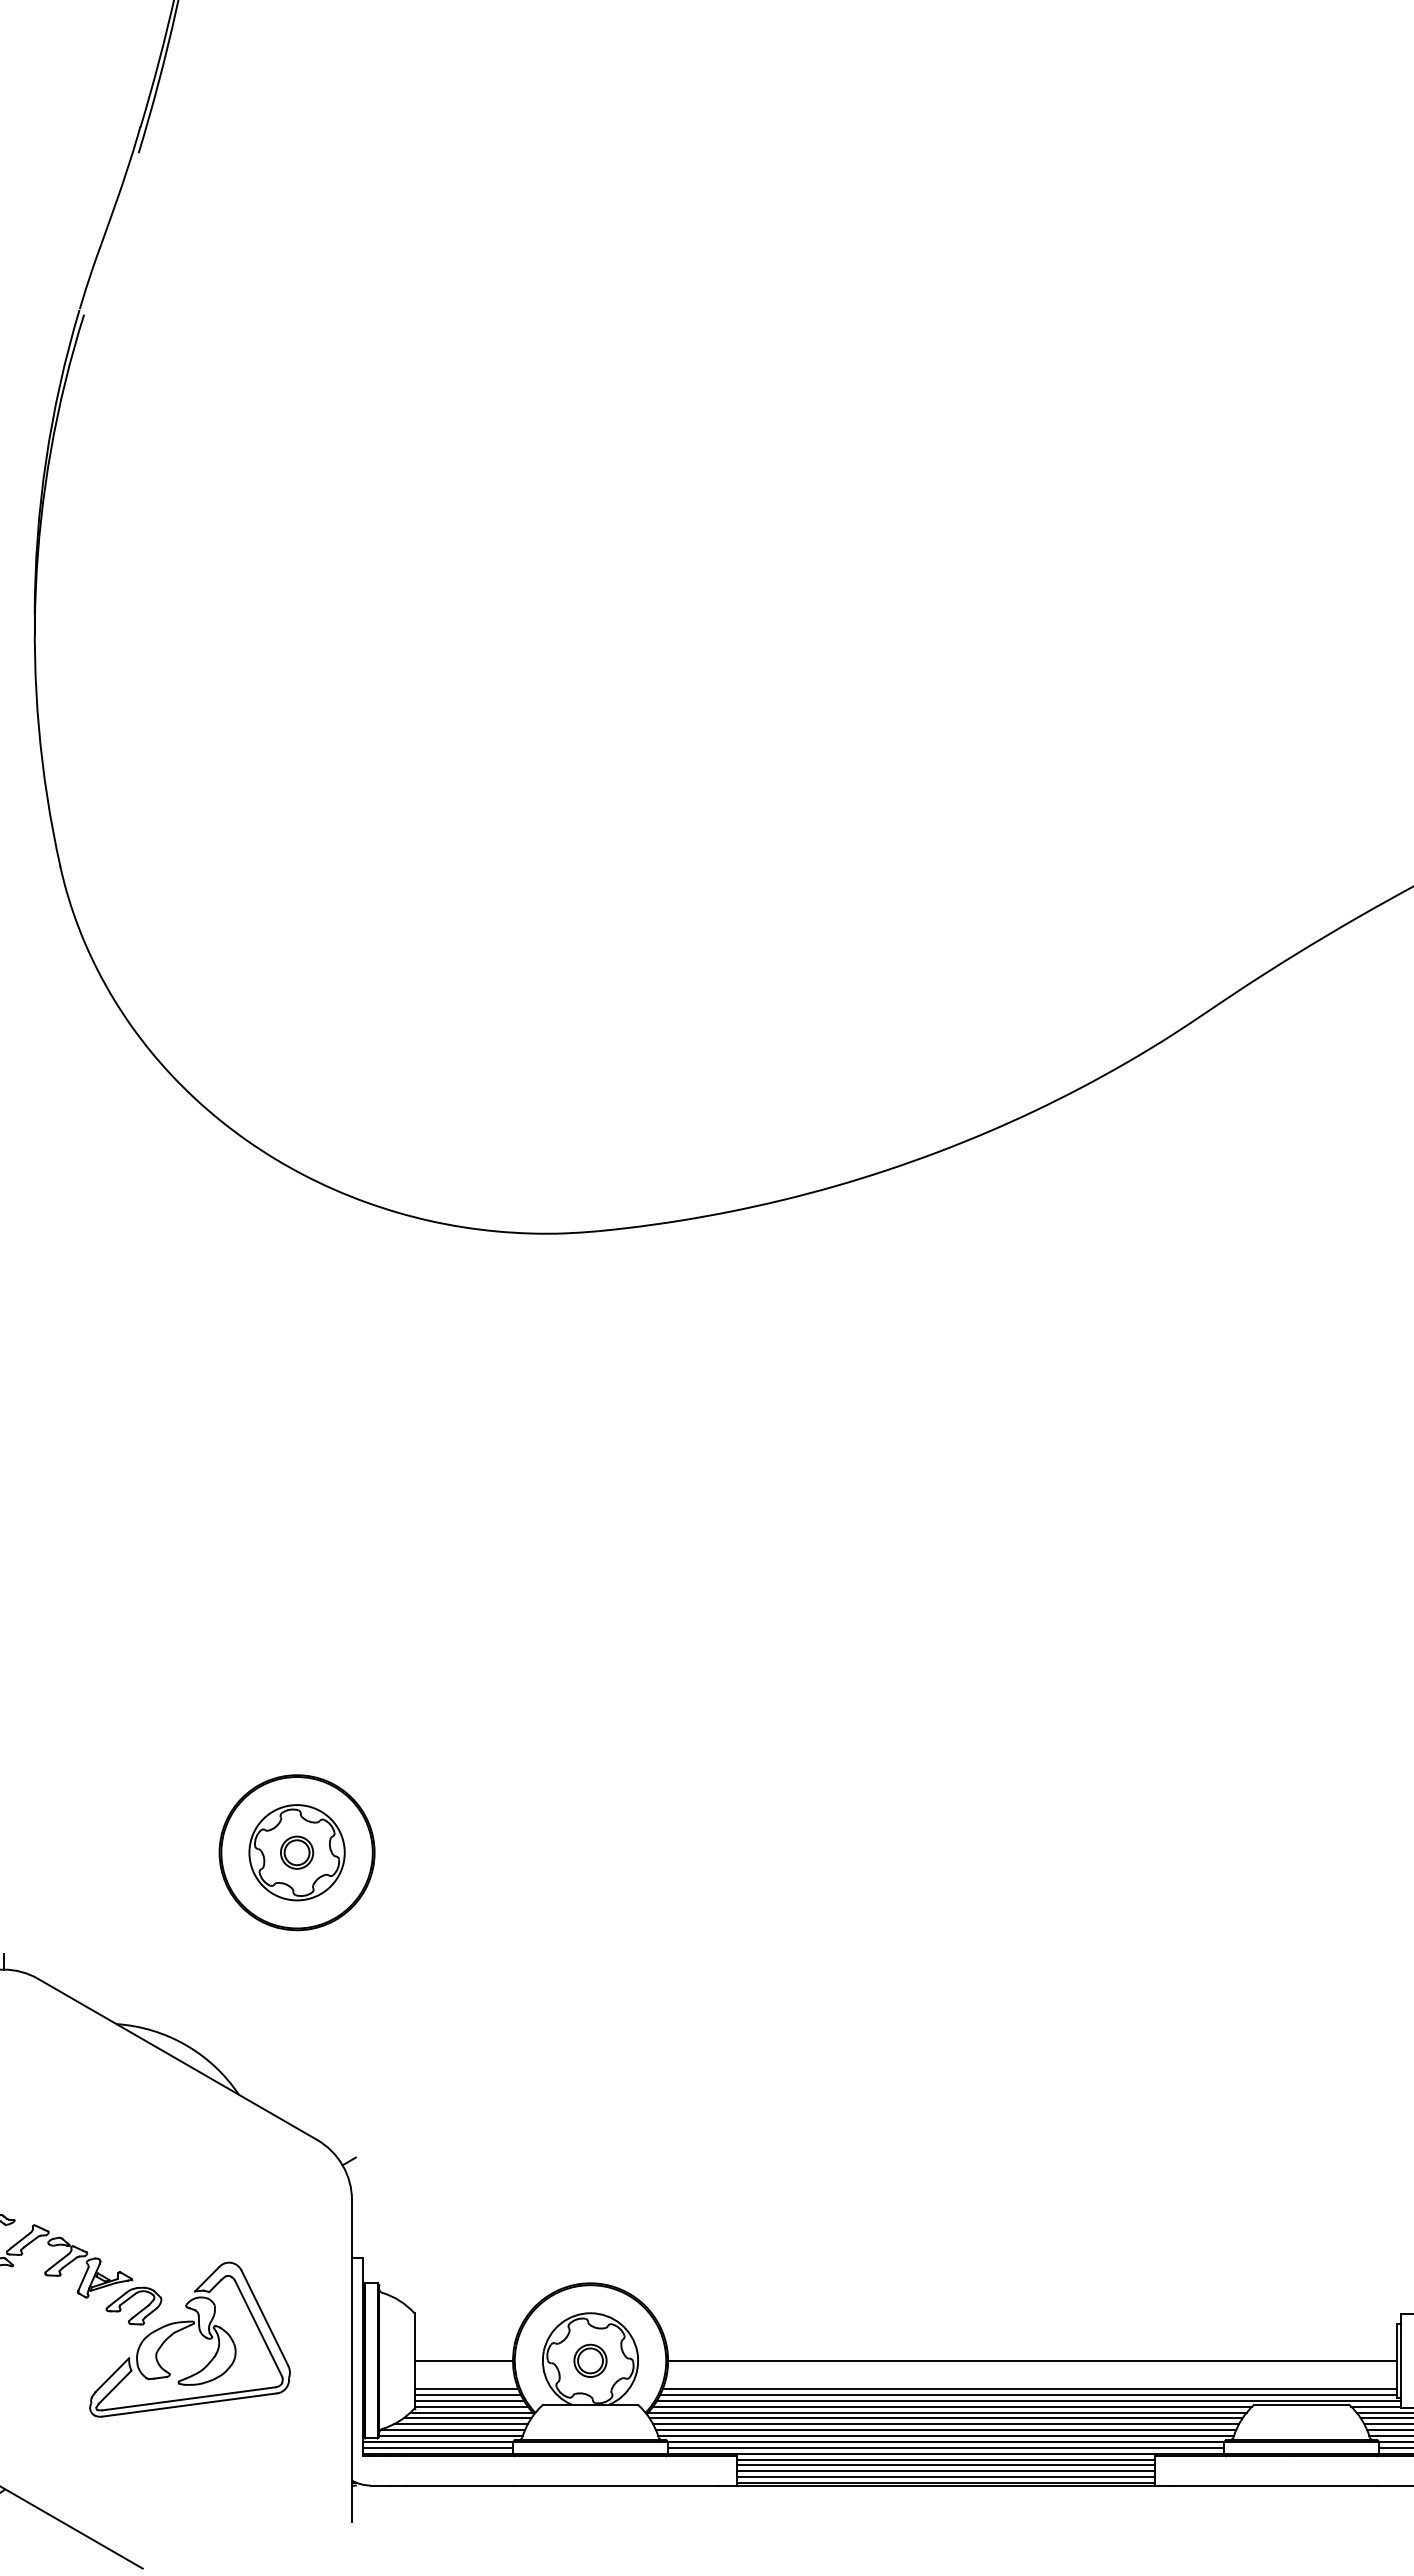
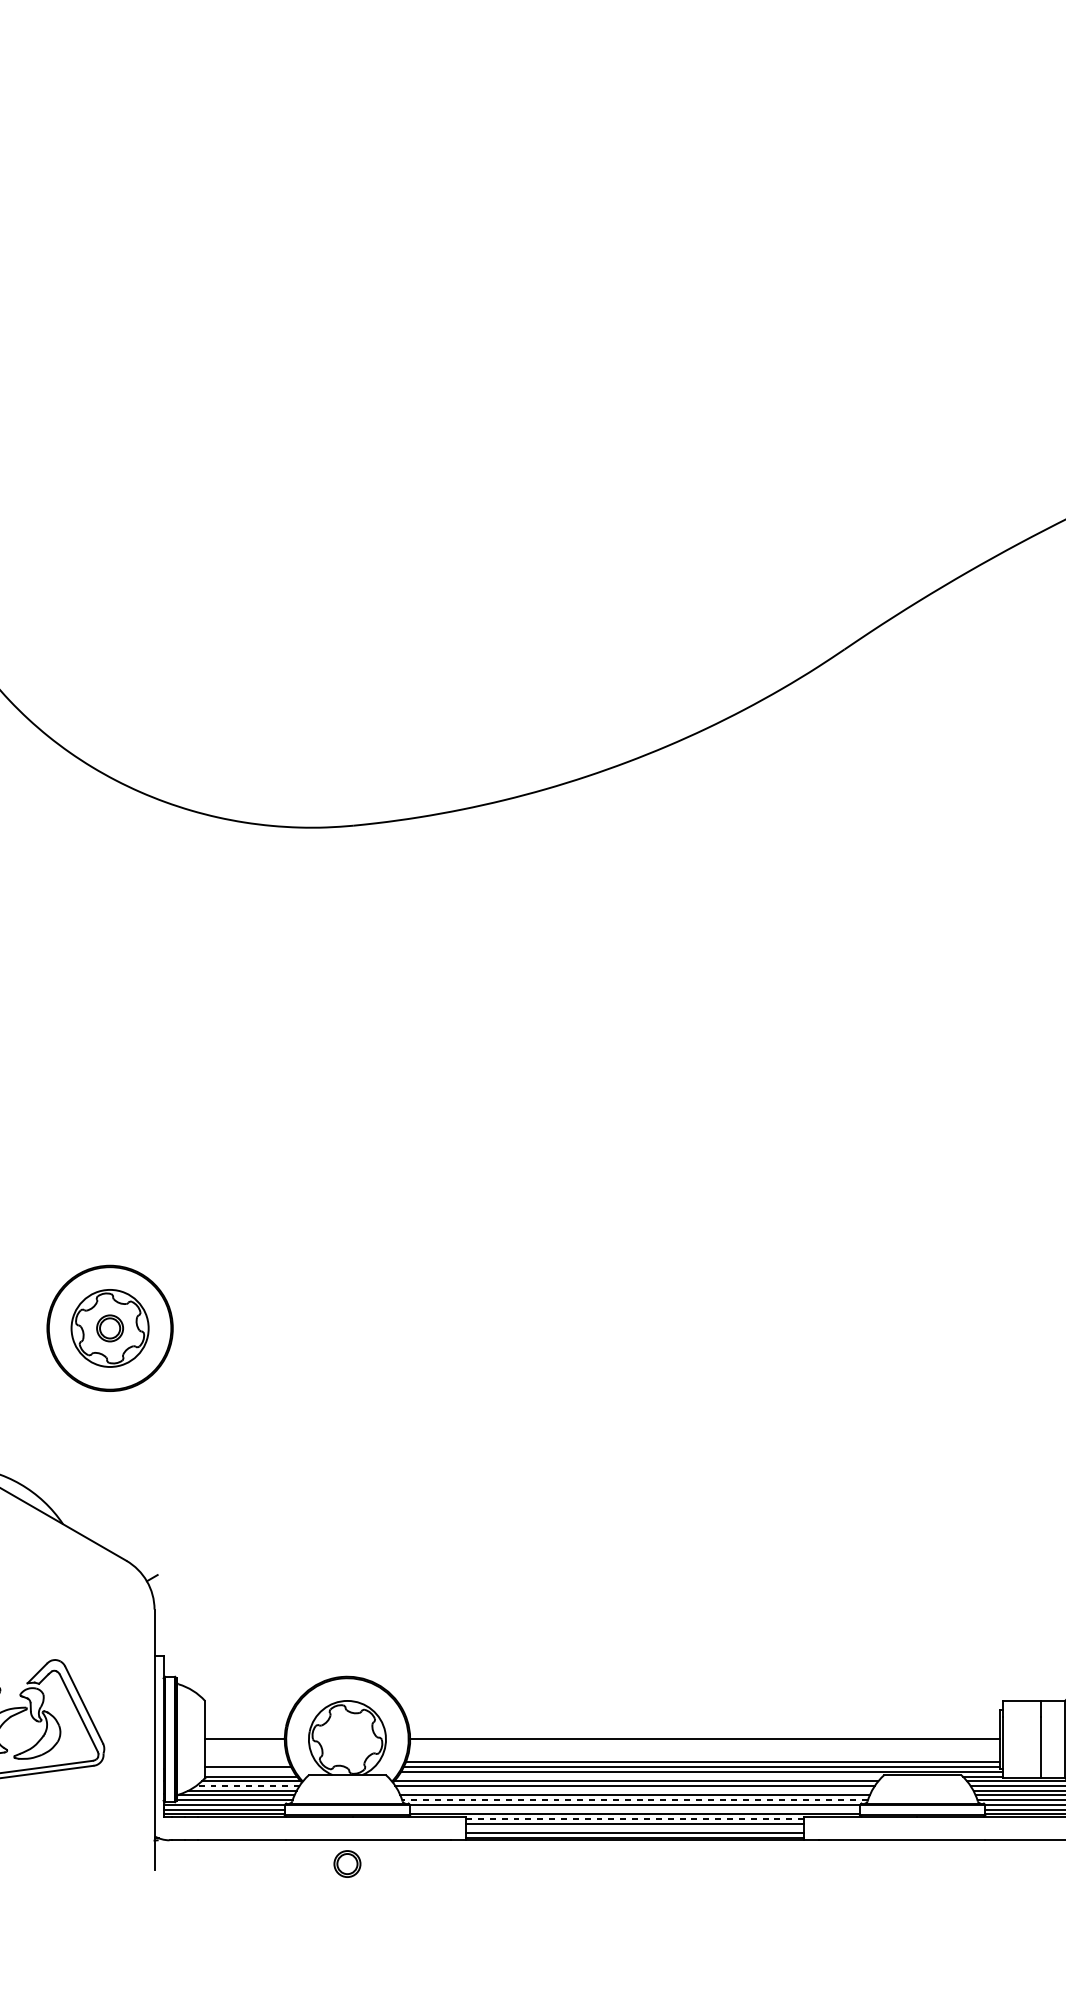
part: (590, 2360) -> (347, 1863), moved
line: (466, 2389) -> (247, 1762), removed
line: (469, 2400) -> (249, 1771), removed
line: (952, 2406) -> (640, 1776), removed
line: (467, 2418) -> (247, 1786), solid -> dashed
line: (945, 2424) -> (634, 1790), removed
line: (946, 2436) -> (635, 1800), solid -> dashed
line: (946, 2447) -> (635, 1809), removed
line: (946, 2459) -> (635, 1819), solid -> dashed
line: (946, 2471) -> (635, 1828), removed

